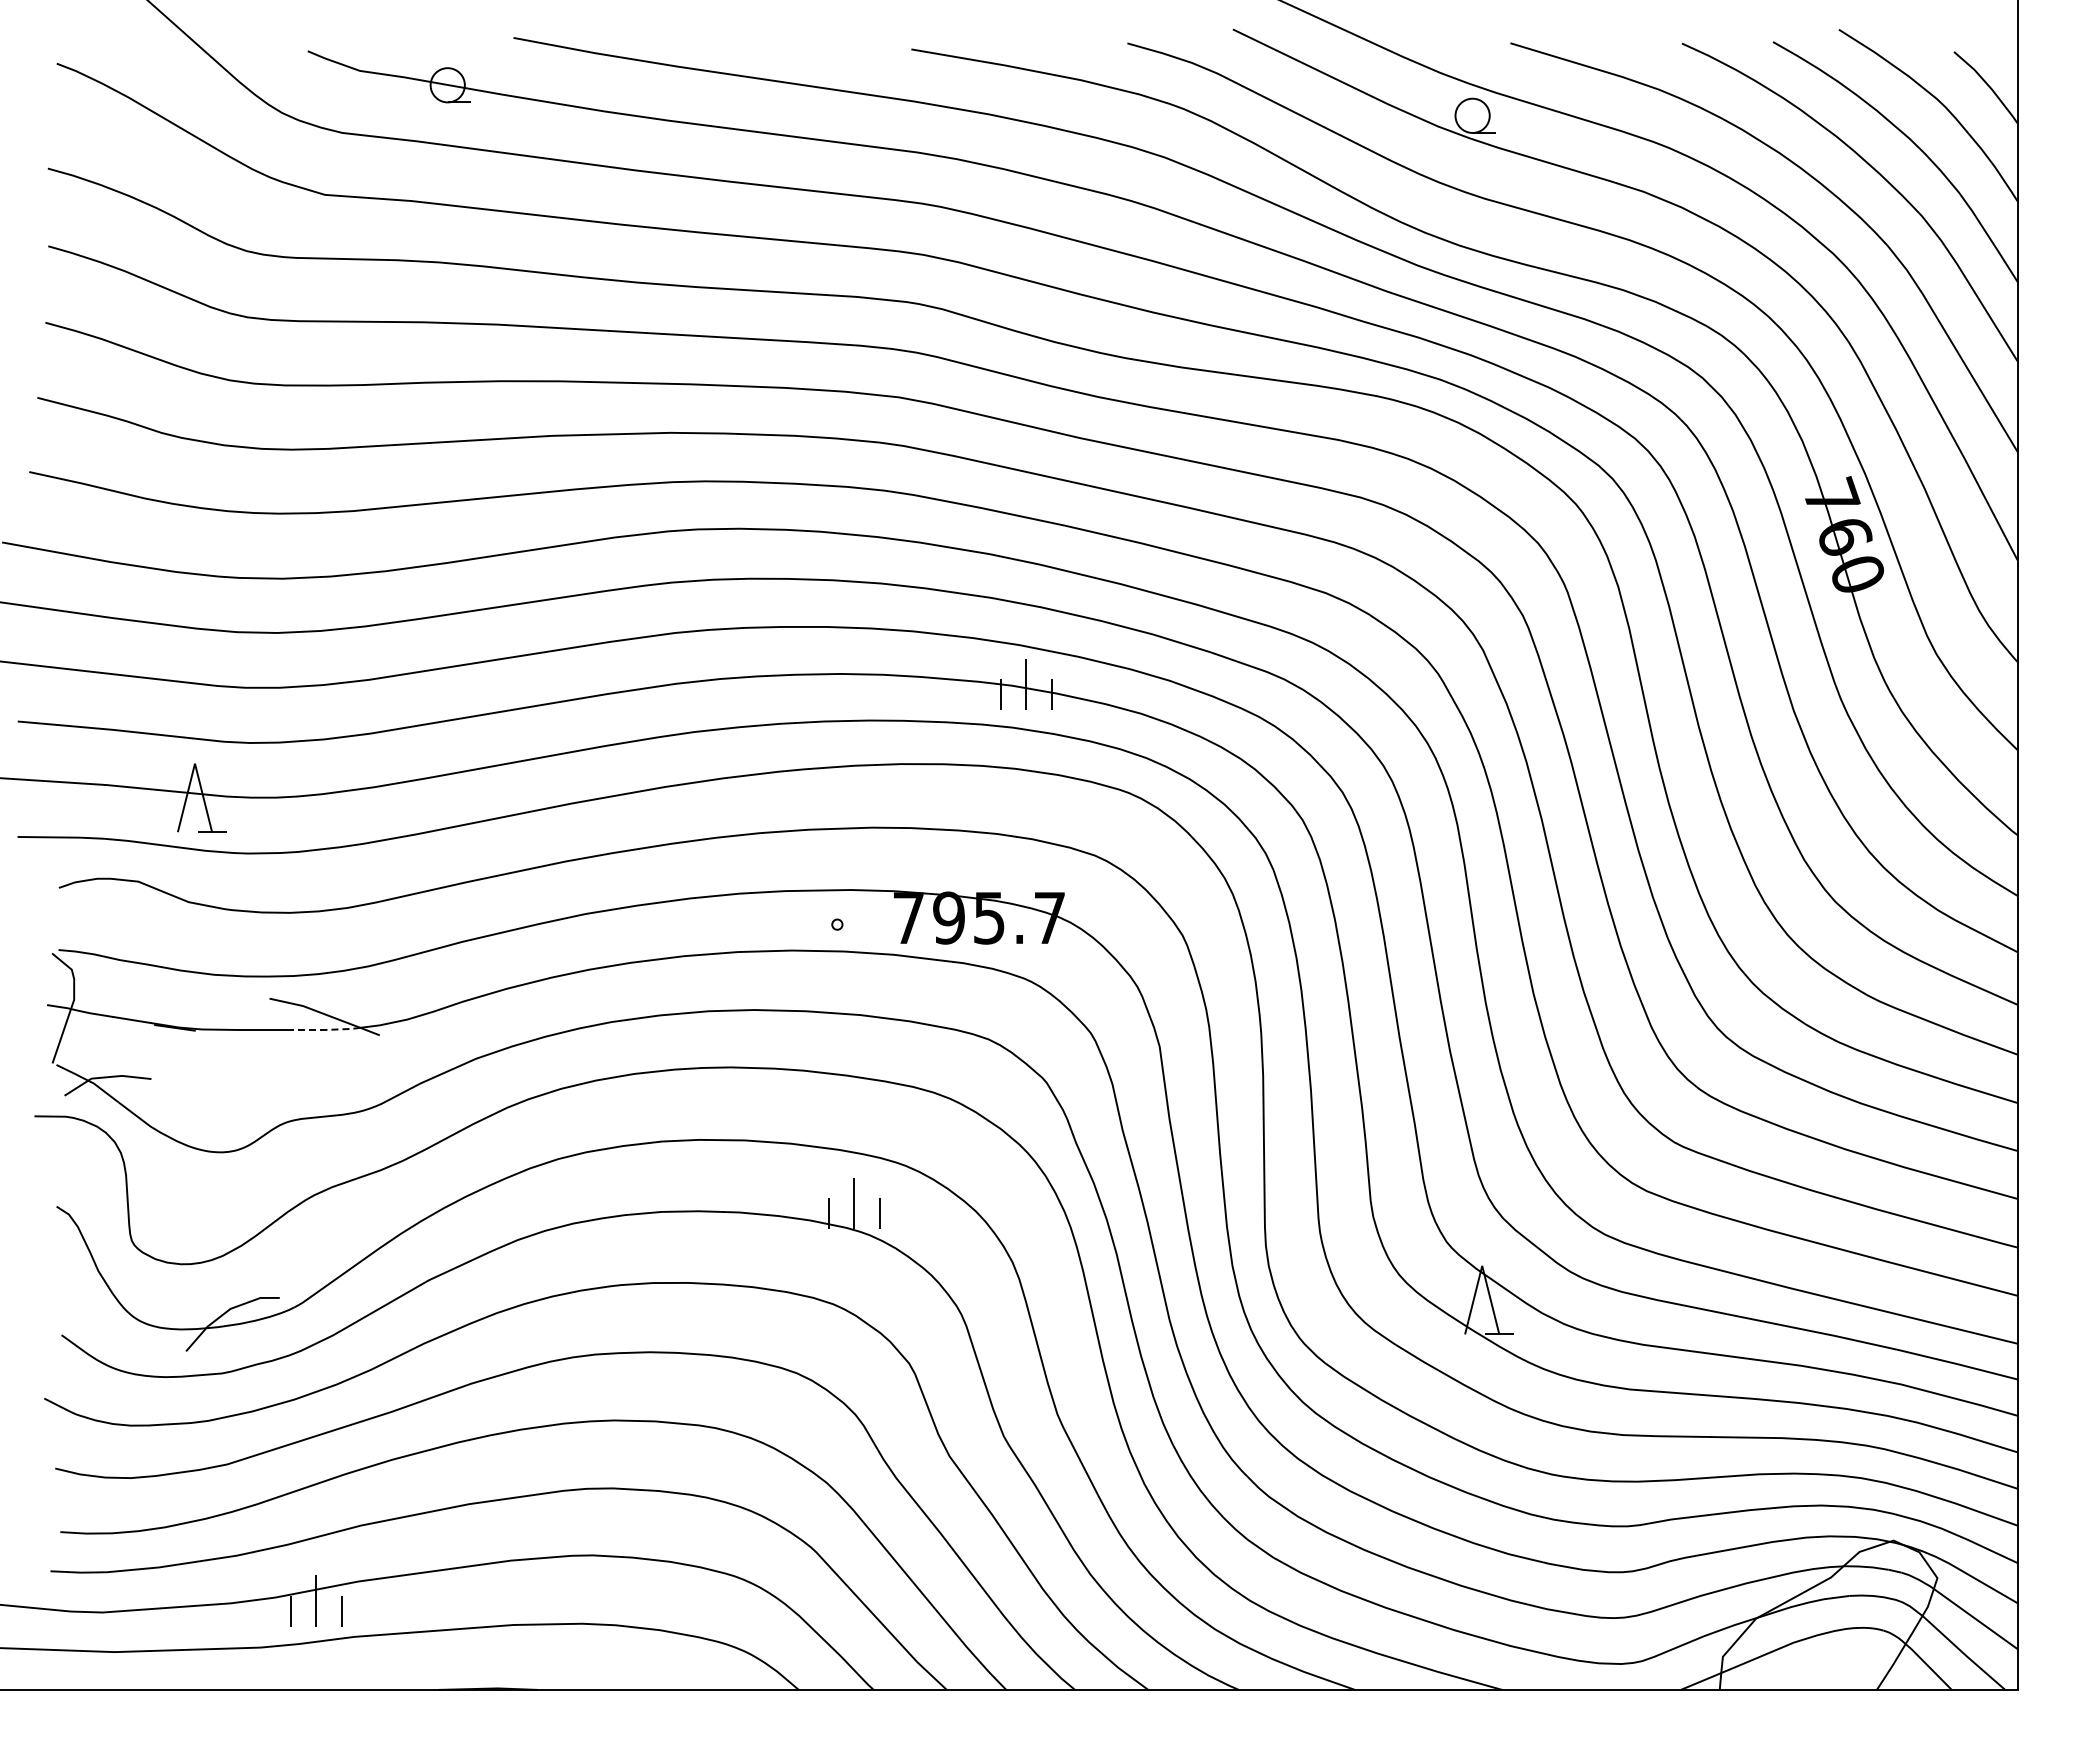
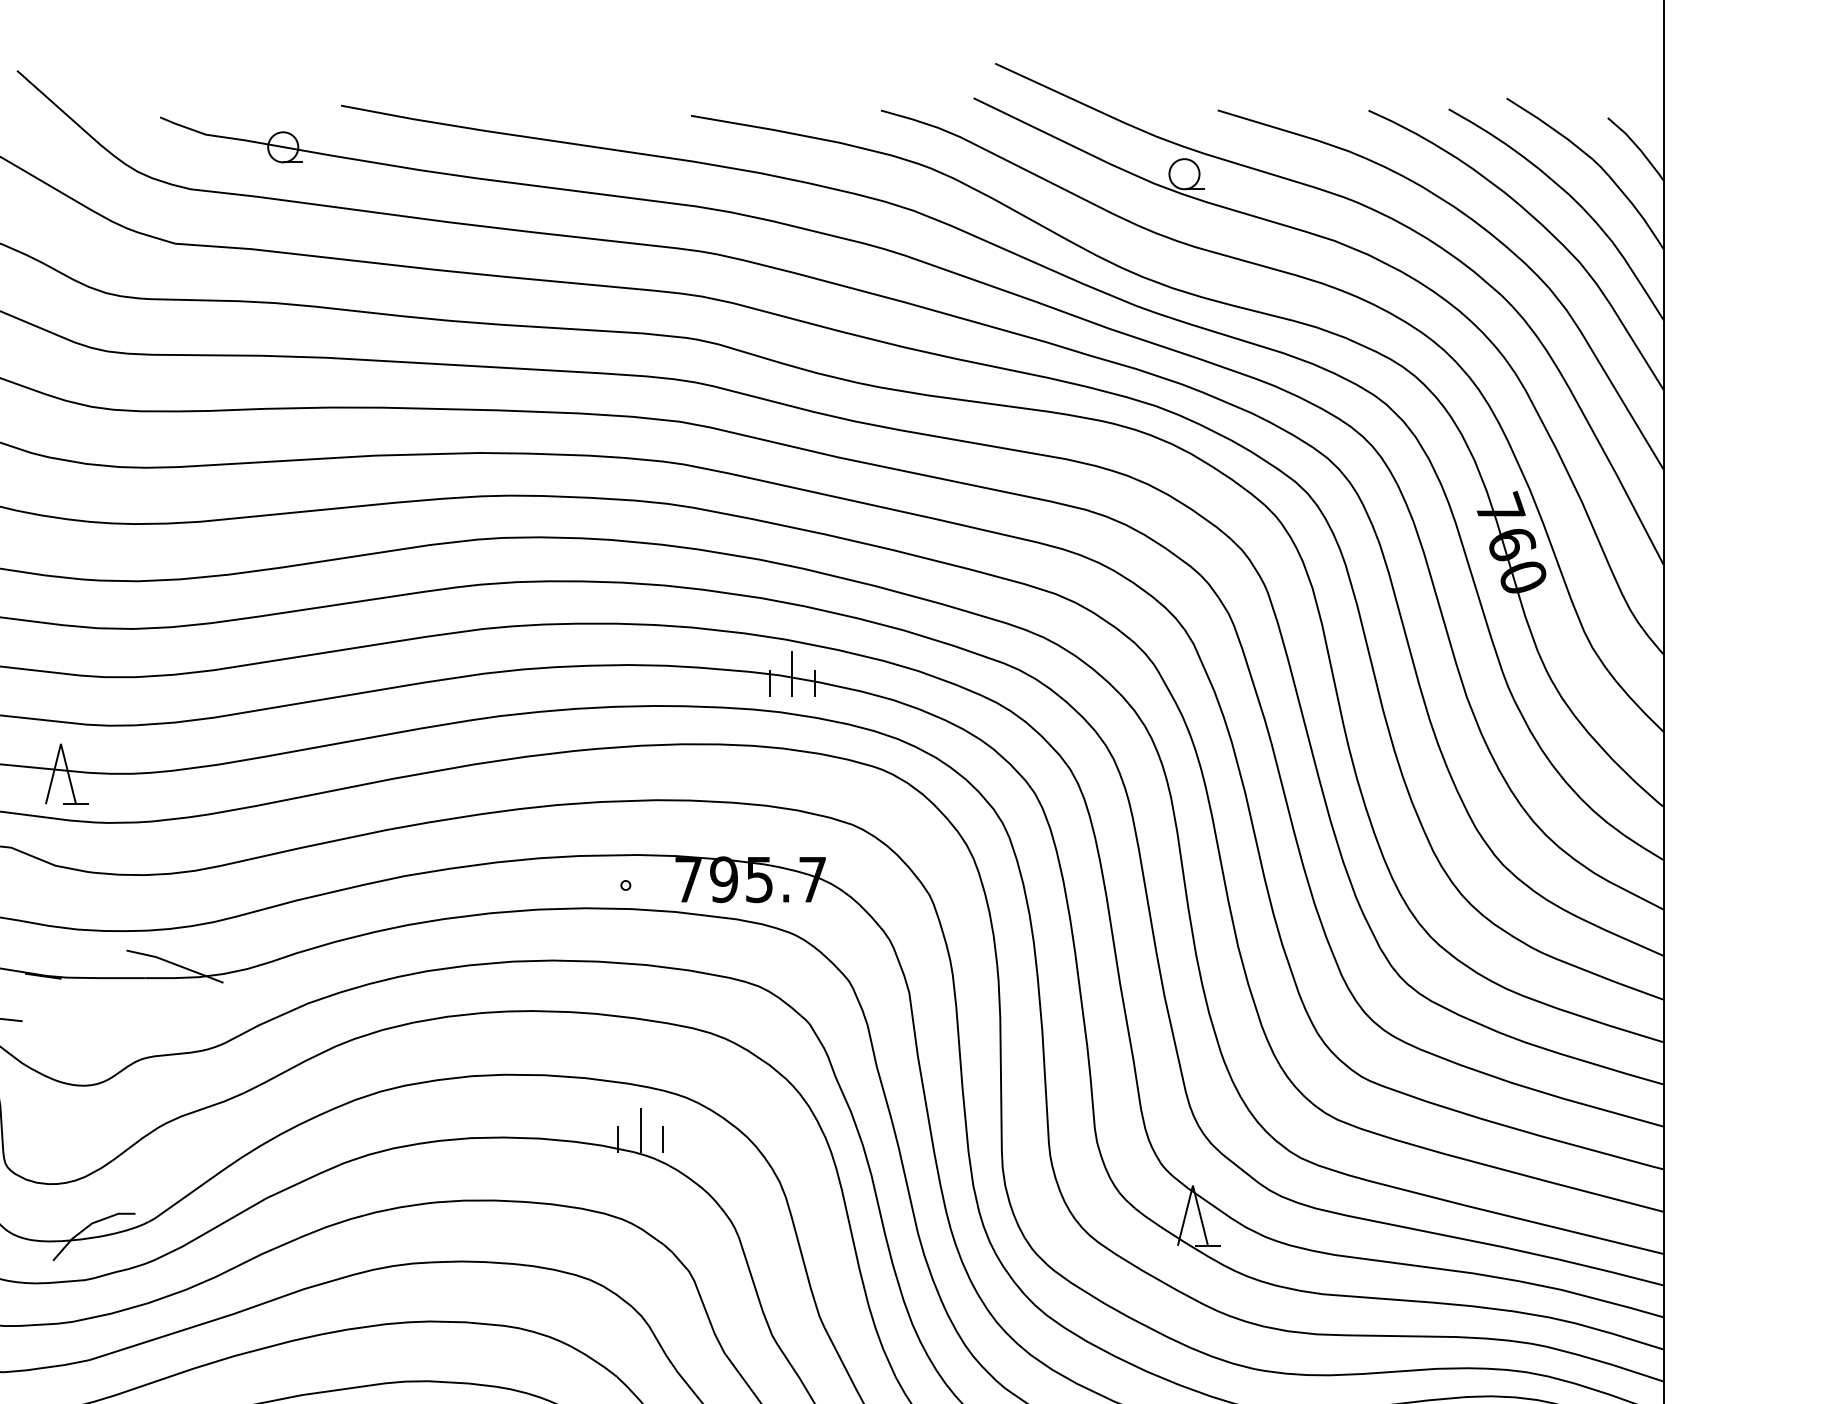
line: (325, 1029) -> (175, 977), dashed -> solid

